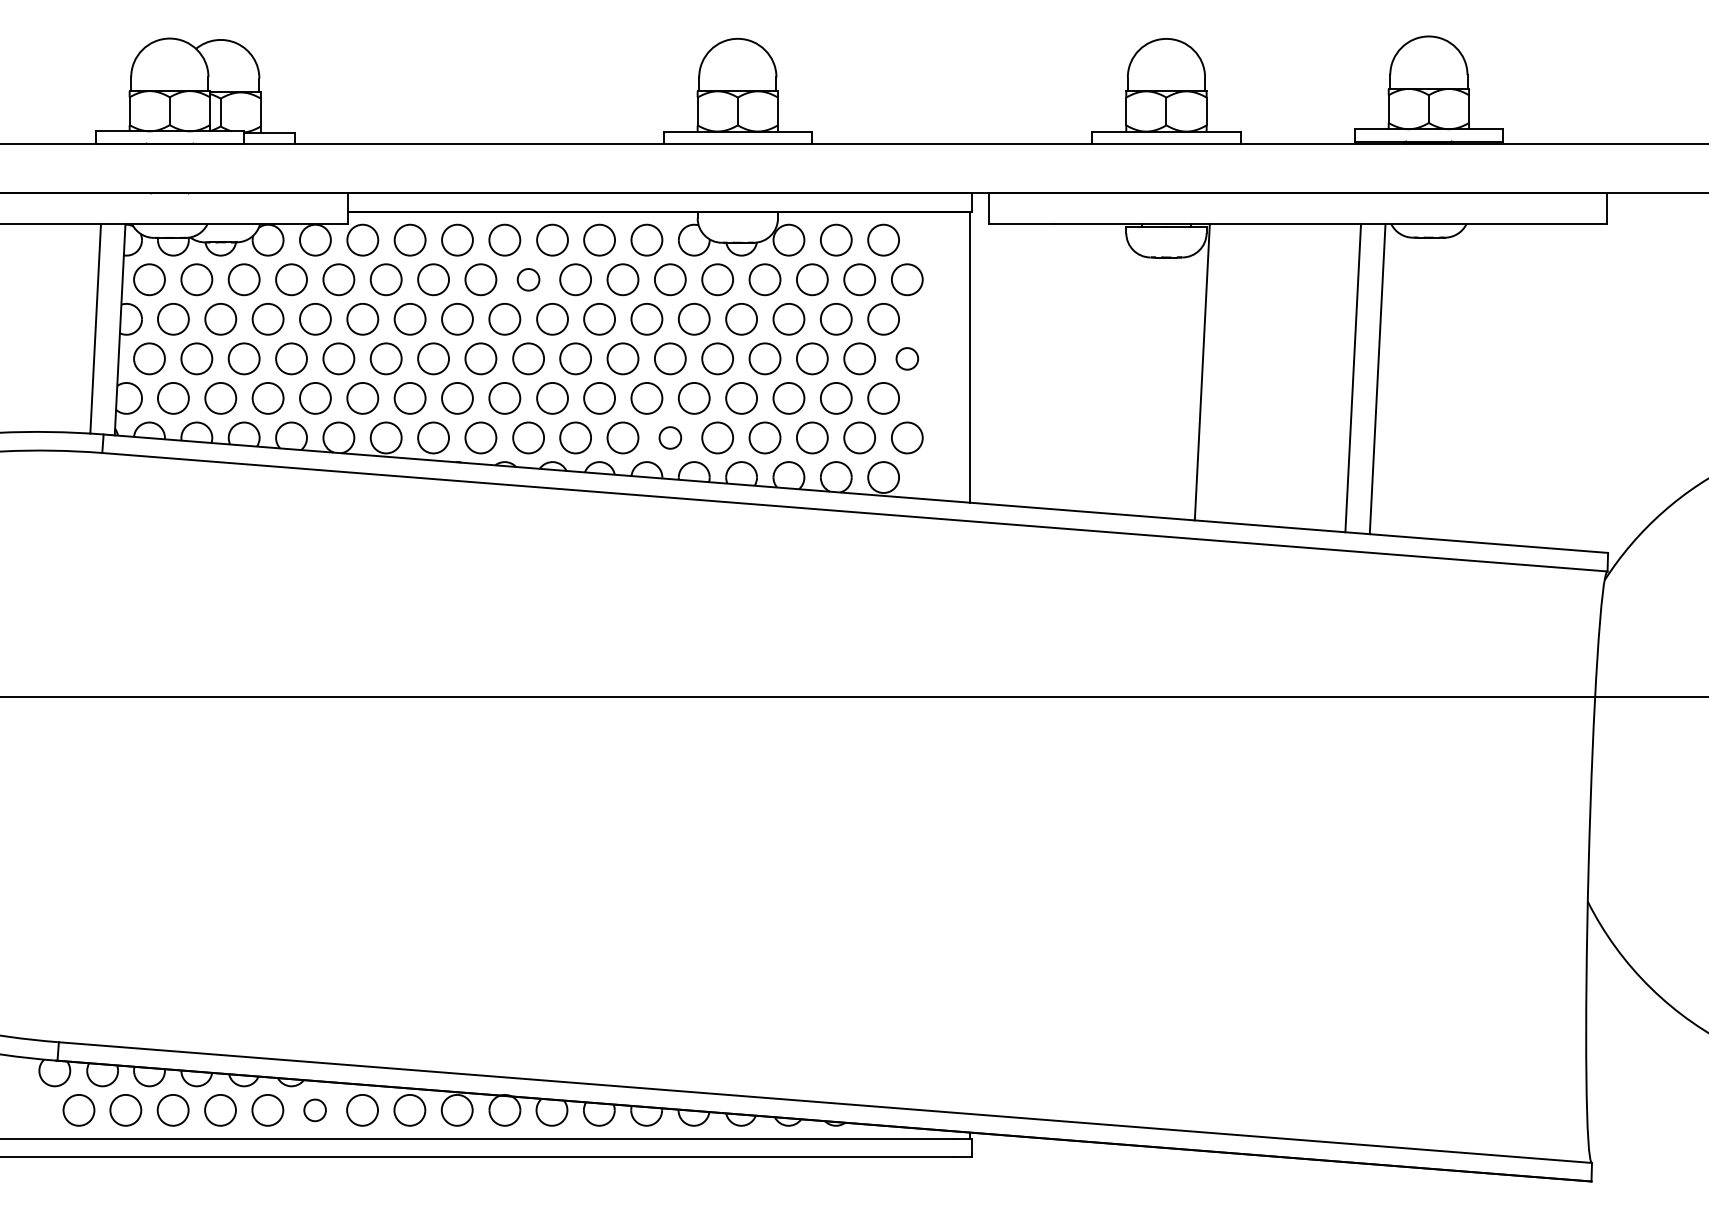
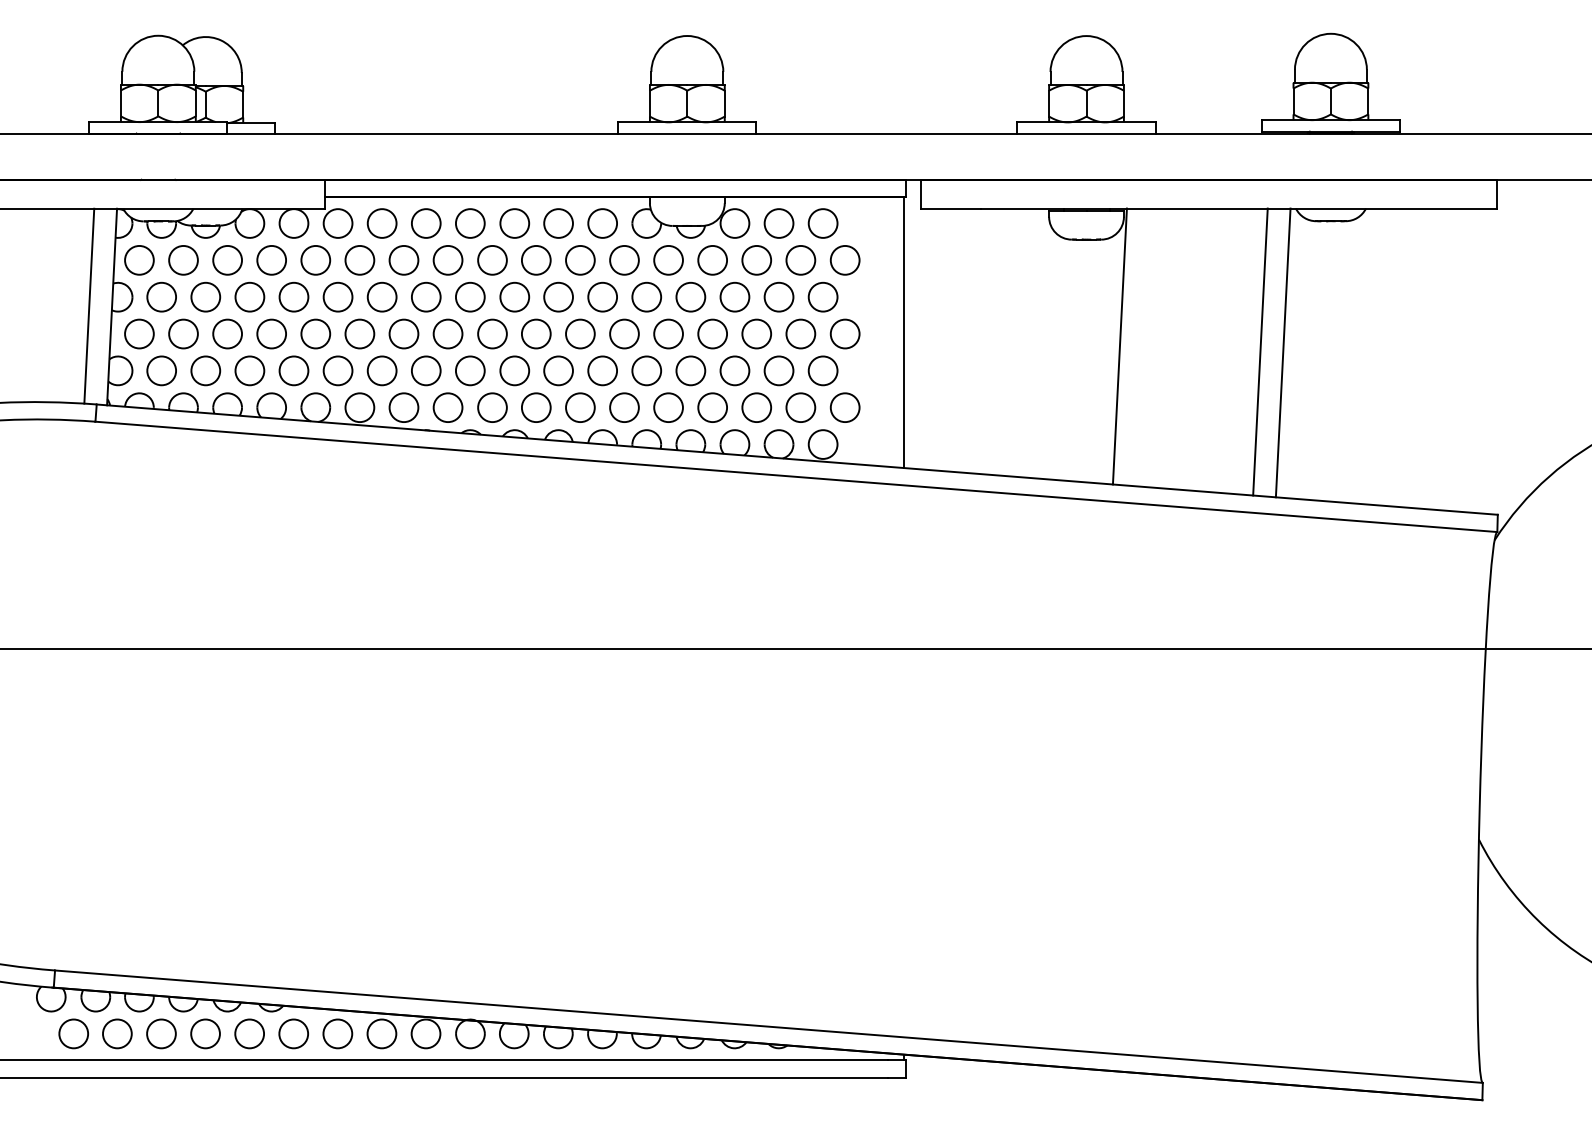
circle: (528, 279) -> (492, 260), size x1.43
circle: (907, 358) -> (845, 333), size x1.43
circle: (670, 437) -> (624, 407), size x1.43
circle: (314, 1110) -> (293, 1034), size x1.43

